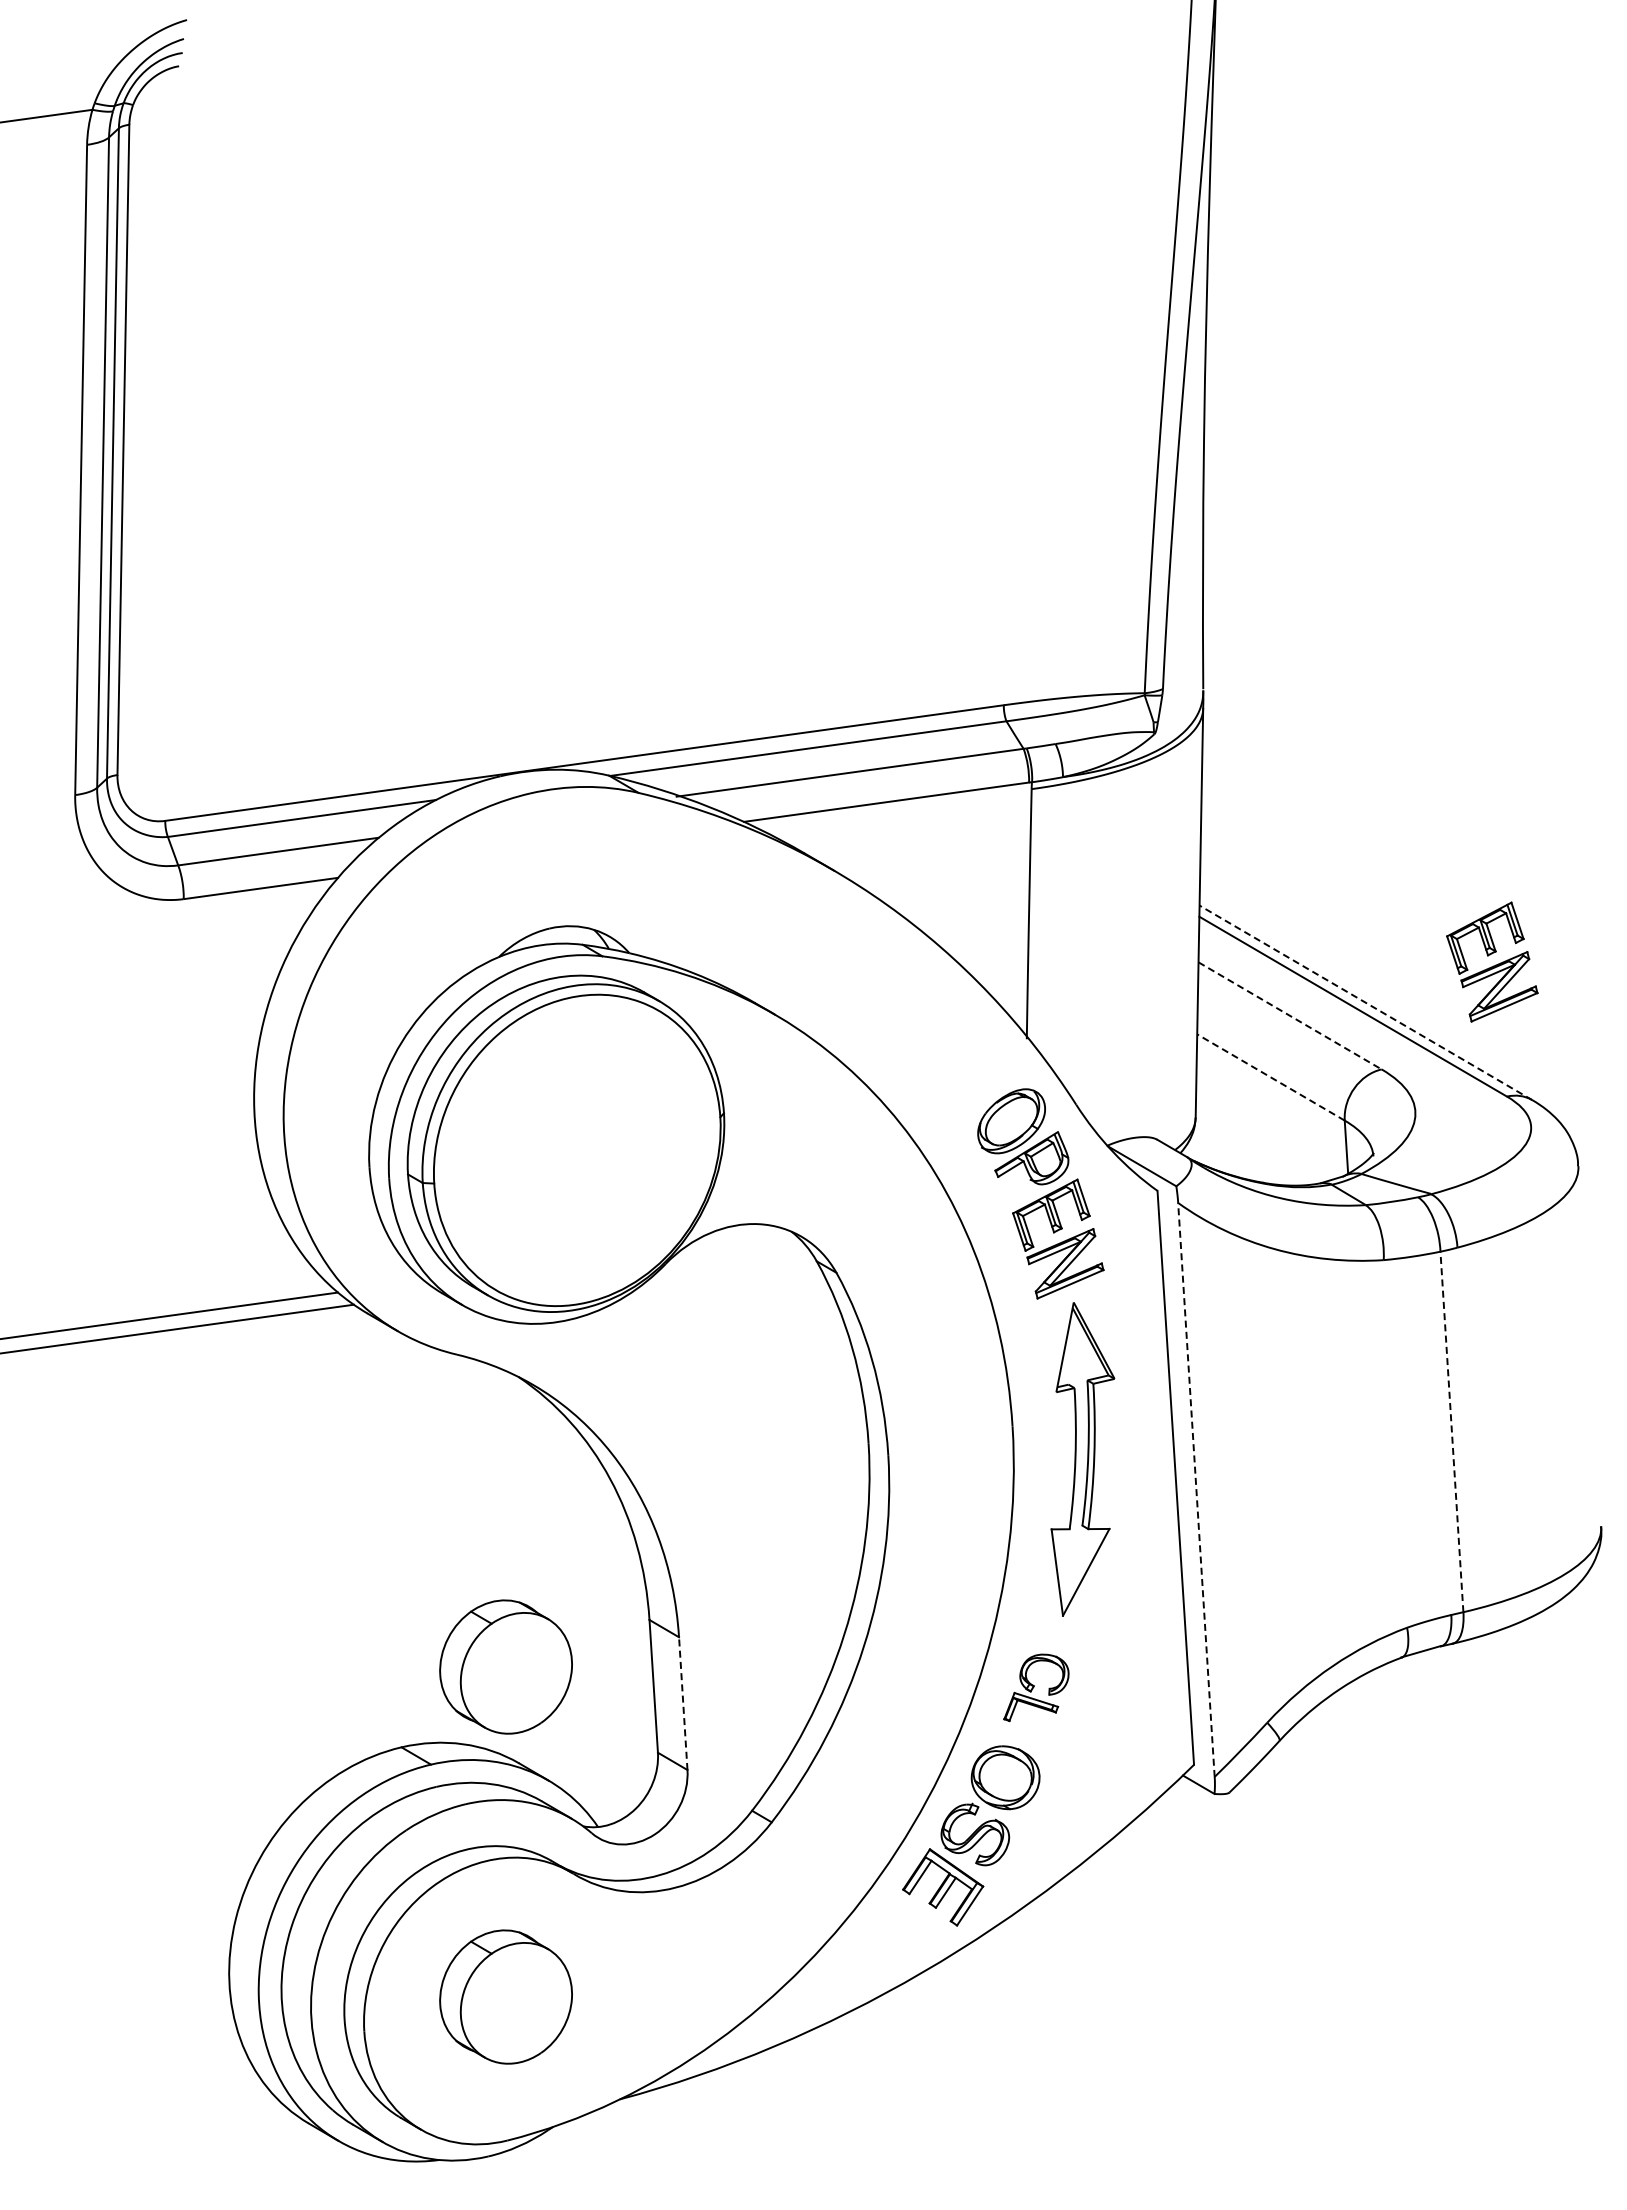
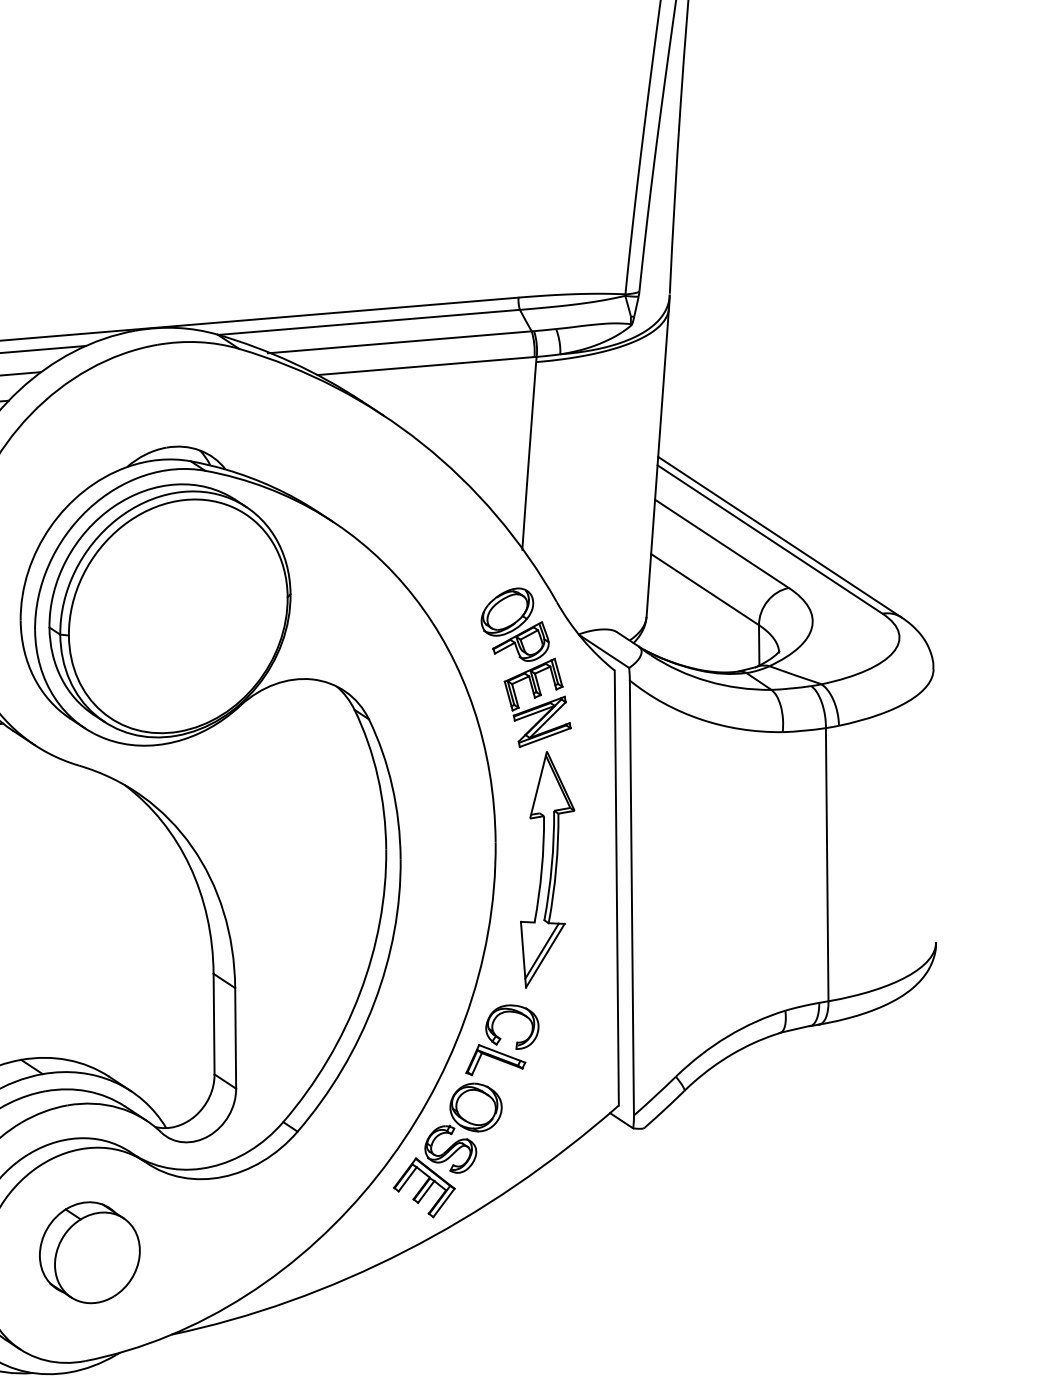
part: (1492, 961) -> (877, 511), removed
line: (1365, 1002) -> (779, 536), dashed -> solid
line: (1290, 1016) -> (722, 544), dashed -> solid
line: (1270, 1077) -> (704, 589), dashed -> solid
line: (1451, 1431) -> (826, 864), dashed -> solid
line: (1196, 1489) -> (631, 897), dashed -> solid
line: (1081, 1566) -> (541, 951), added
part: (505, 1666) -> (102, 1003), removed
part: (1036, 1687) -> (503, 1040), size x1.43
line: (683, 1703) -> (235, 1038), dashed -> solid

